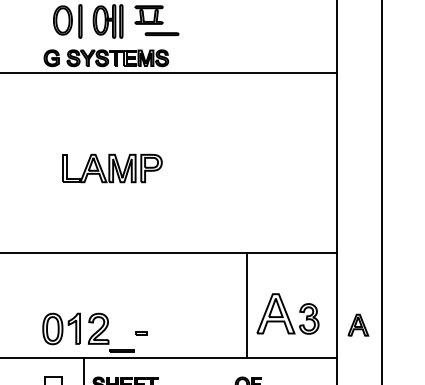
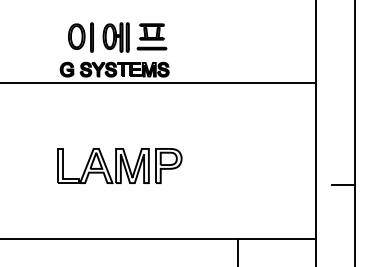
line: (161, 33) -> (151, 48), moved
part: (112, 168) -> (120, 165), size x1.43
line: (368, 189) -> (343, 184), added

